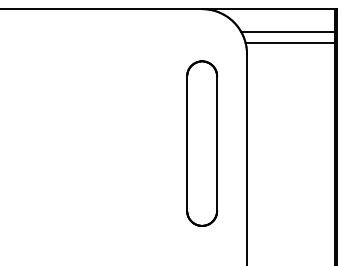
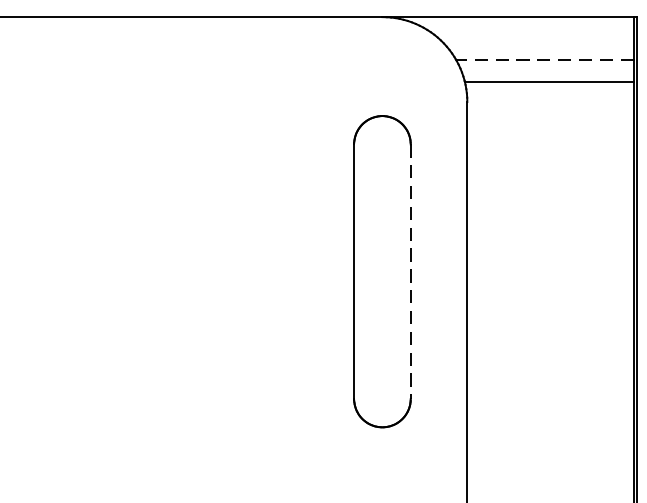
line: (287, 31) -> (543, 59), solid -> dashed
line: (217, 144) -> (411, 273), solid -> dashed

